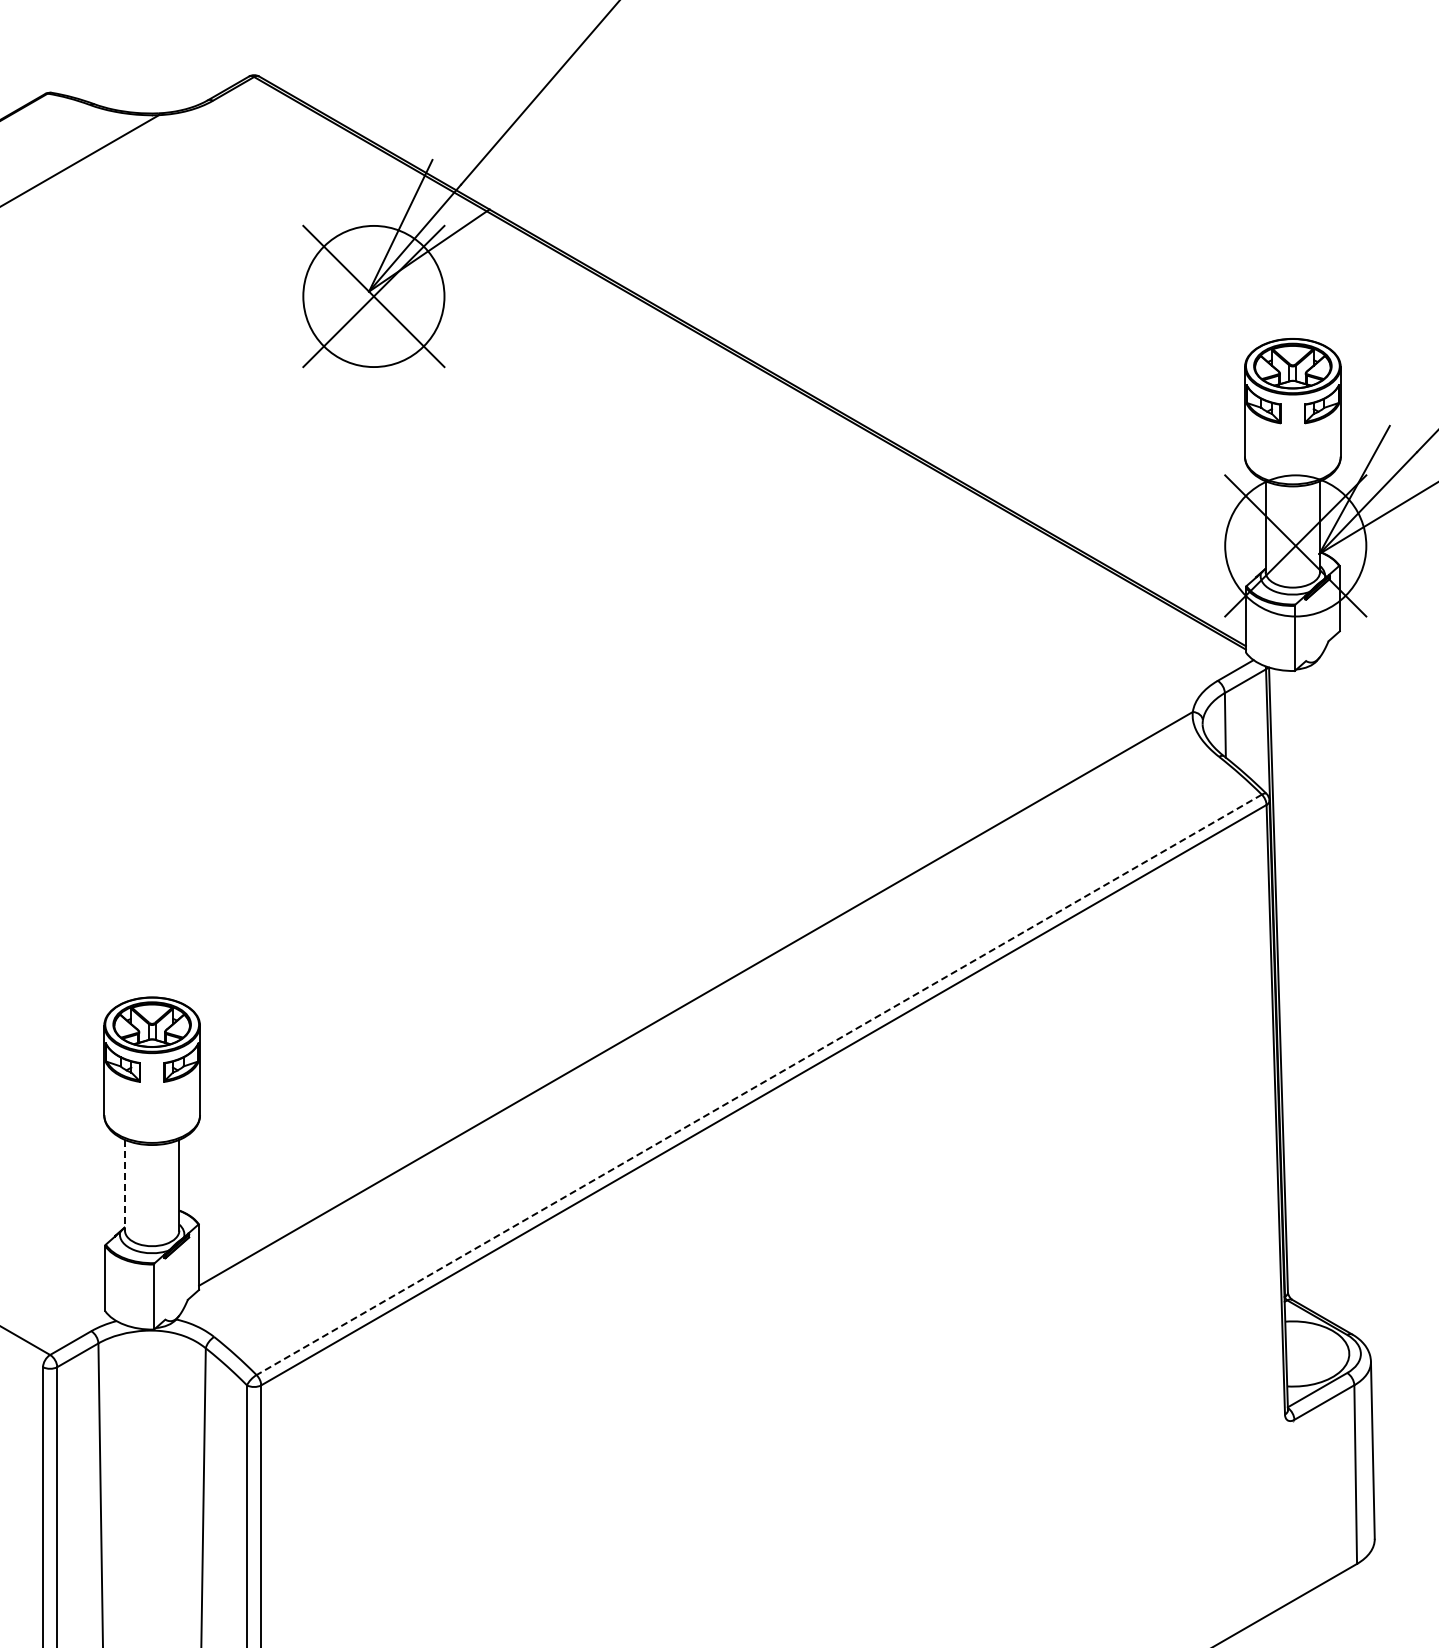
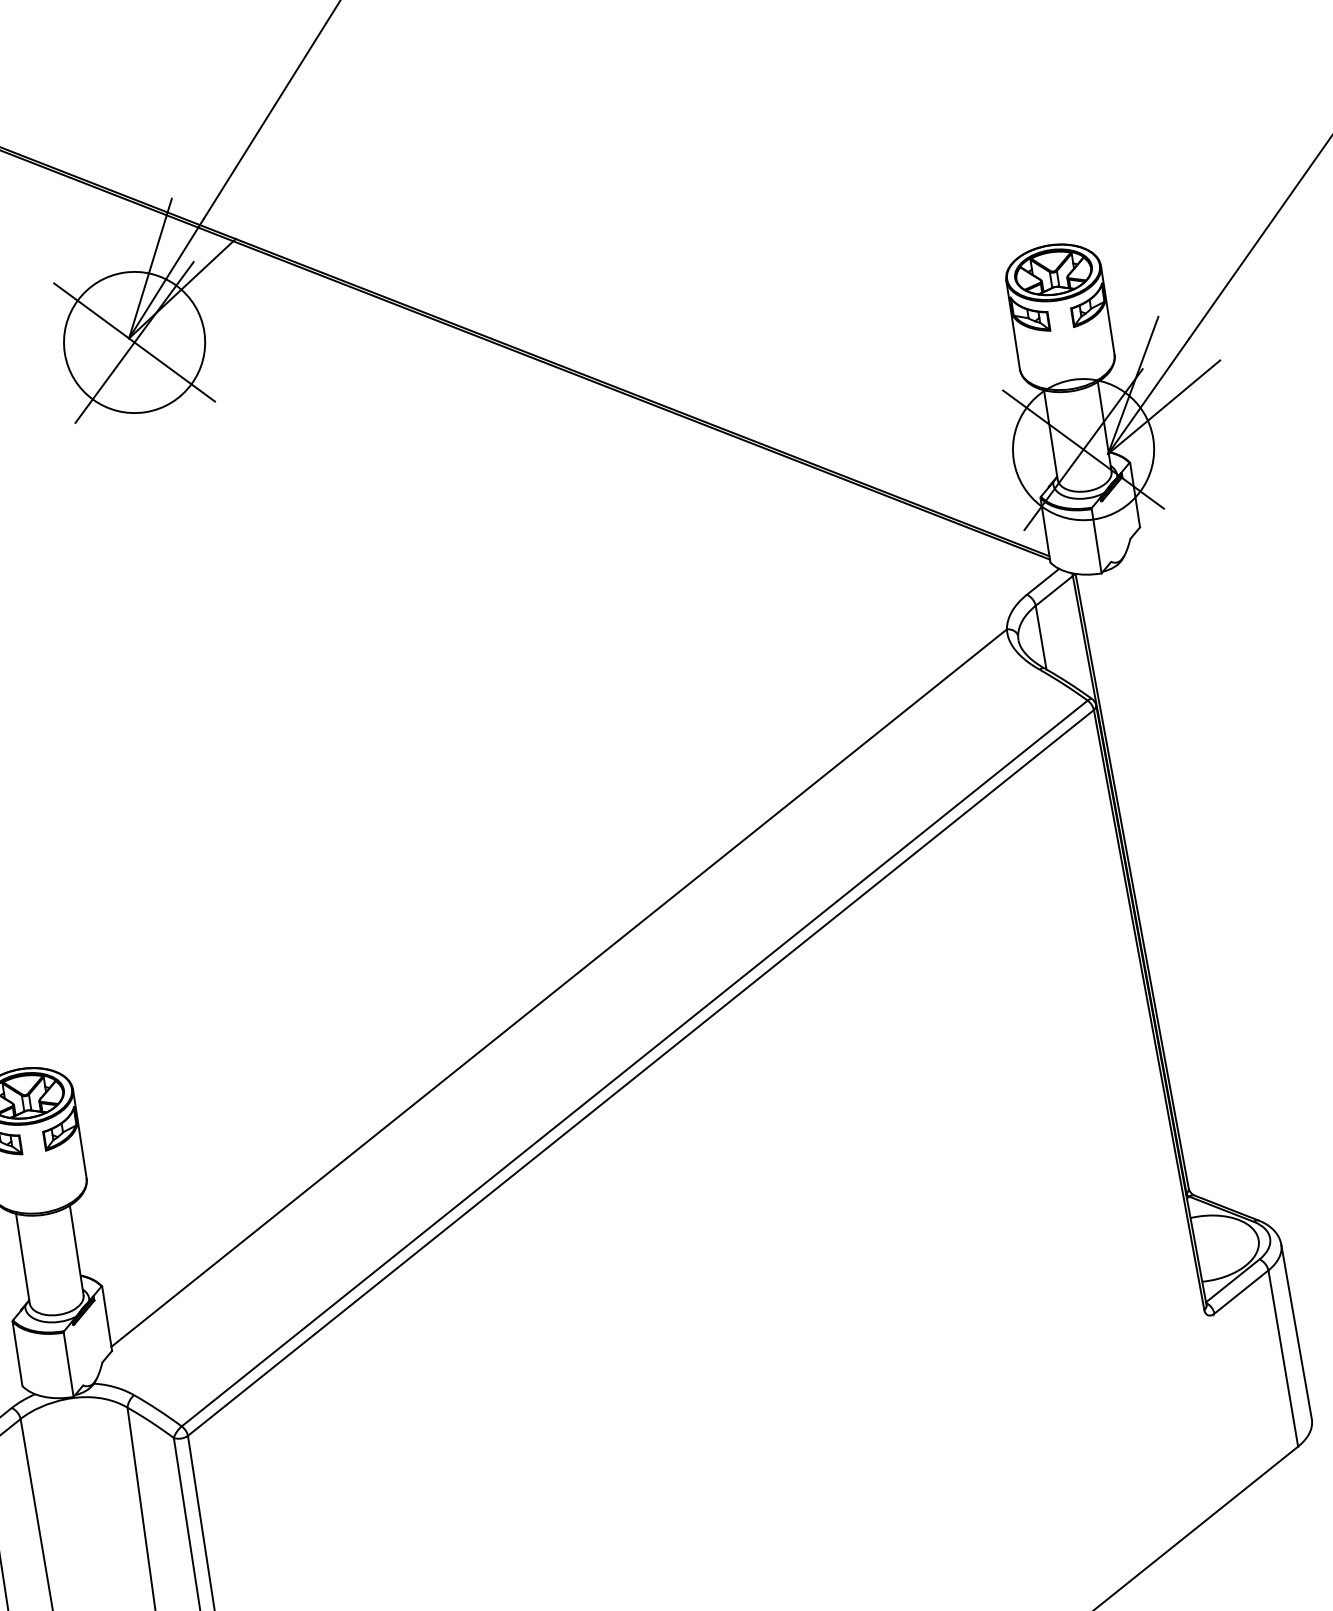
line: (758, 1085) -> (634, 1064), dashed -> solid
line: (124, 1185) -> (22, 1259), dashed -> solid

